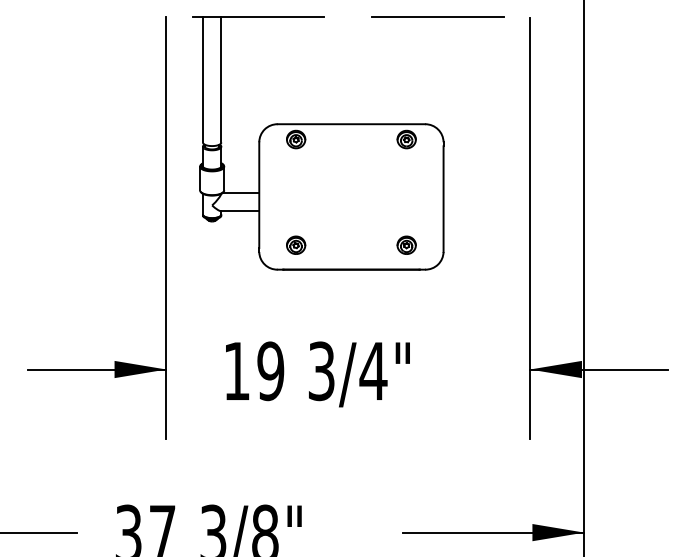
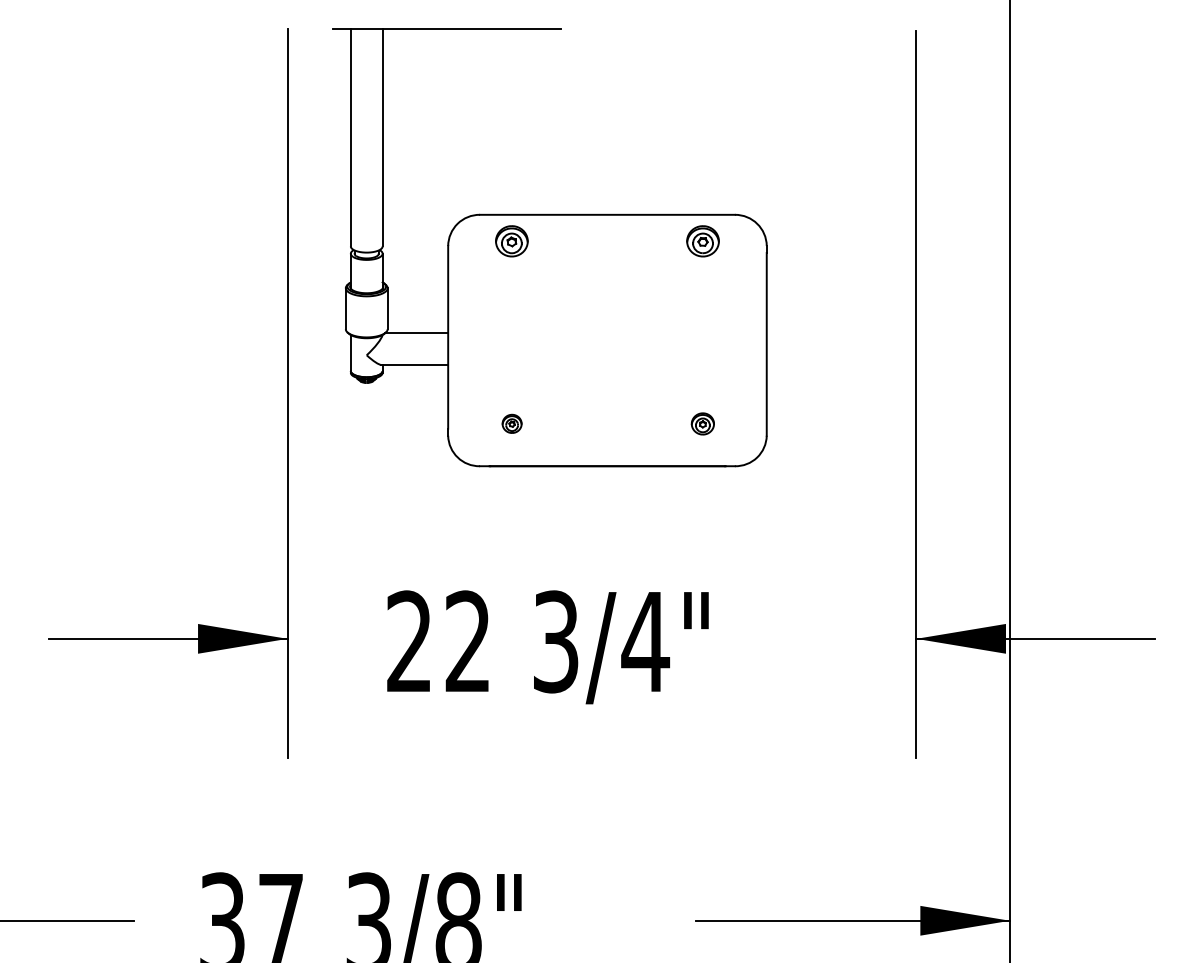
line: (437, 16) -> (756, 28), removed
part: (296, 244) -> (512, 422), size x0.6
part: (406, 244) -> (702, 422), size x0.7
text: (254, 371) -> (439, 642), 19 -> 22

